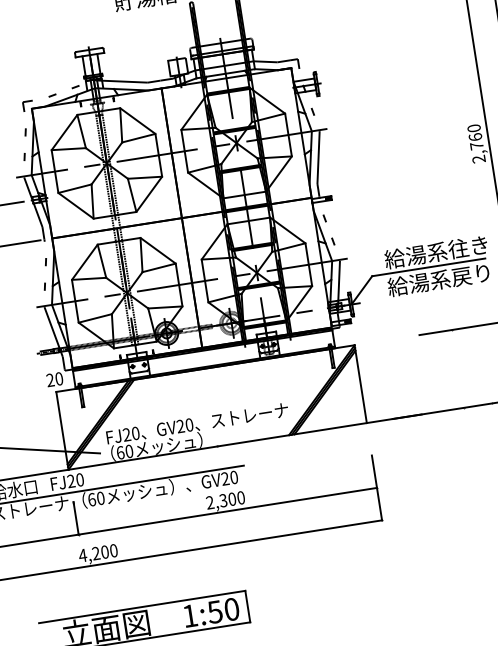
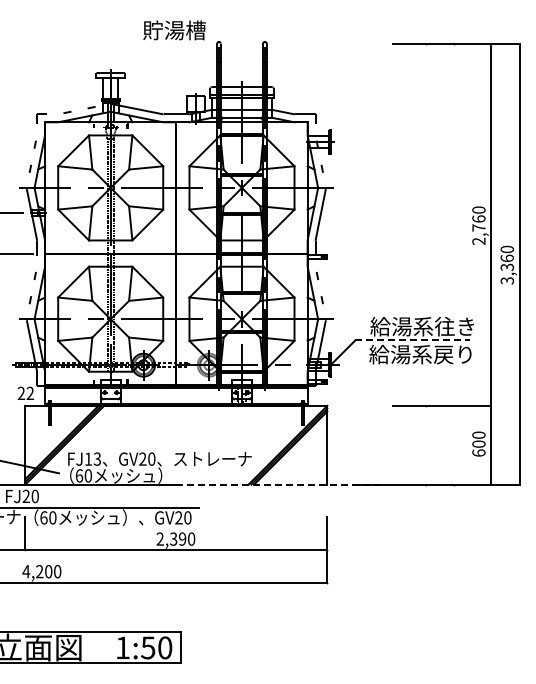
line: (429, 267) -> (413, 340), solid -> dashed
text: (58, 379) -> (29, 393), 20 -> 22
line: (320, 430) -> (280, 484), solid -> dashed
text: (130, 433) -> (92, 458), FJ20 -> FJ13
text: (232, 498) -> (182, 538), 2,300 -> 2,390

